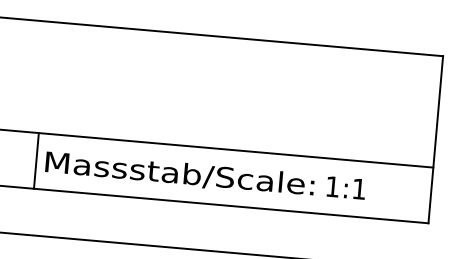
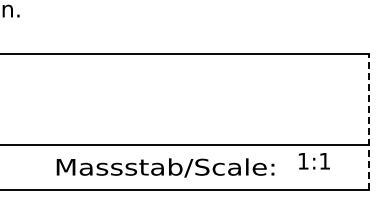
line: (436, 140) -> (369, 122), solid -> dashed
line: (36, 160) -> (49, 166), removed
text: (345, 188) -> (313, 161), moved

